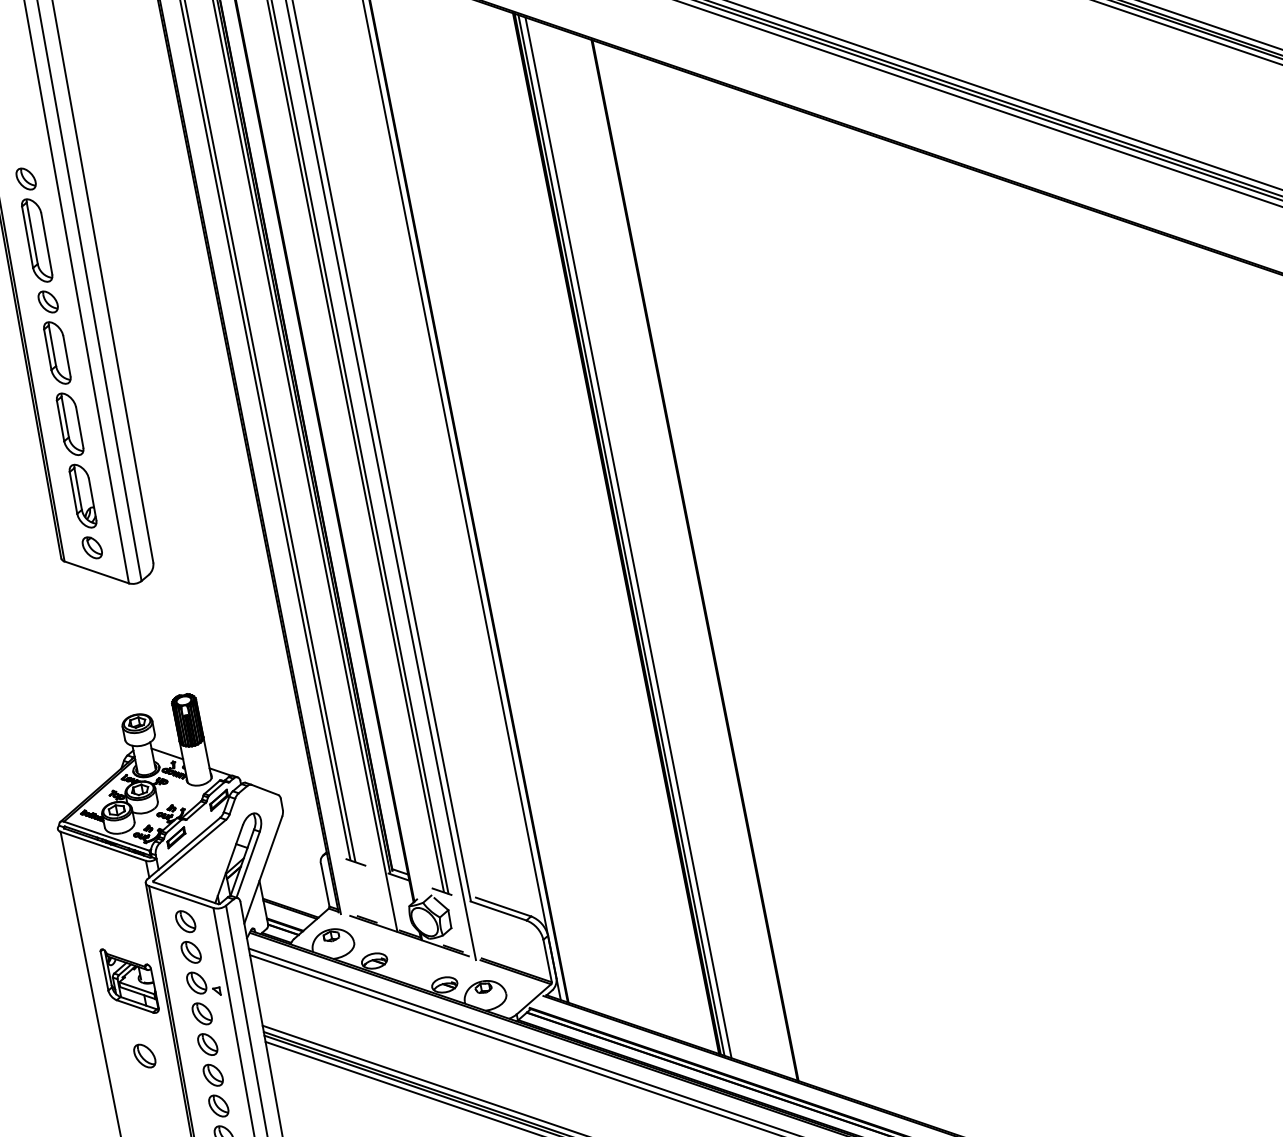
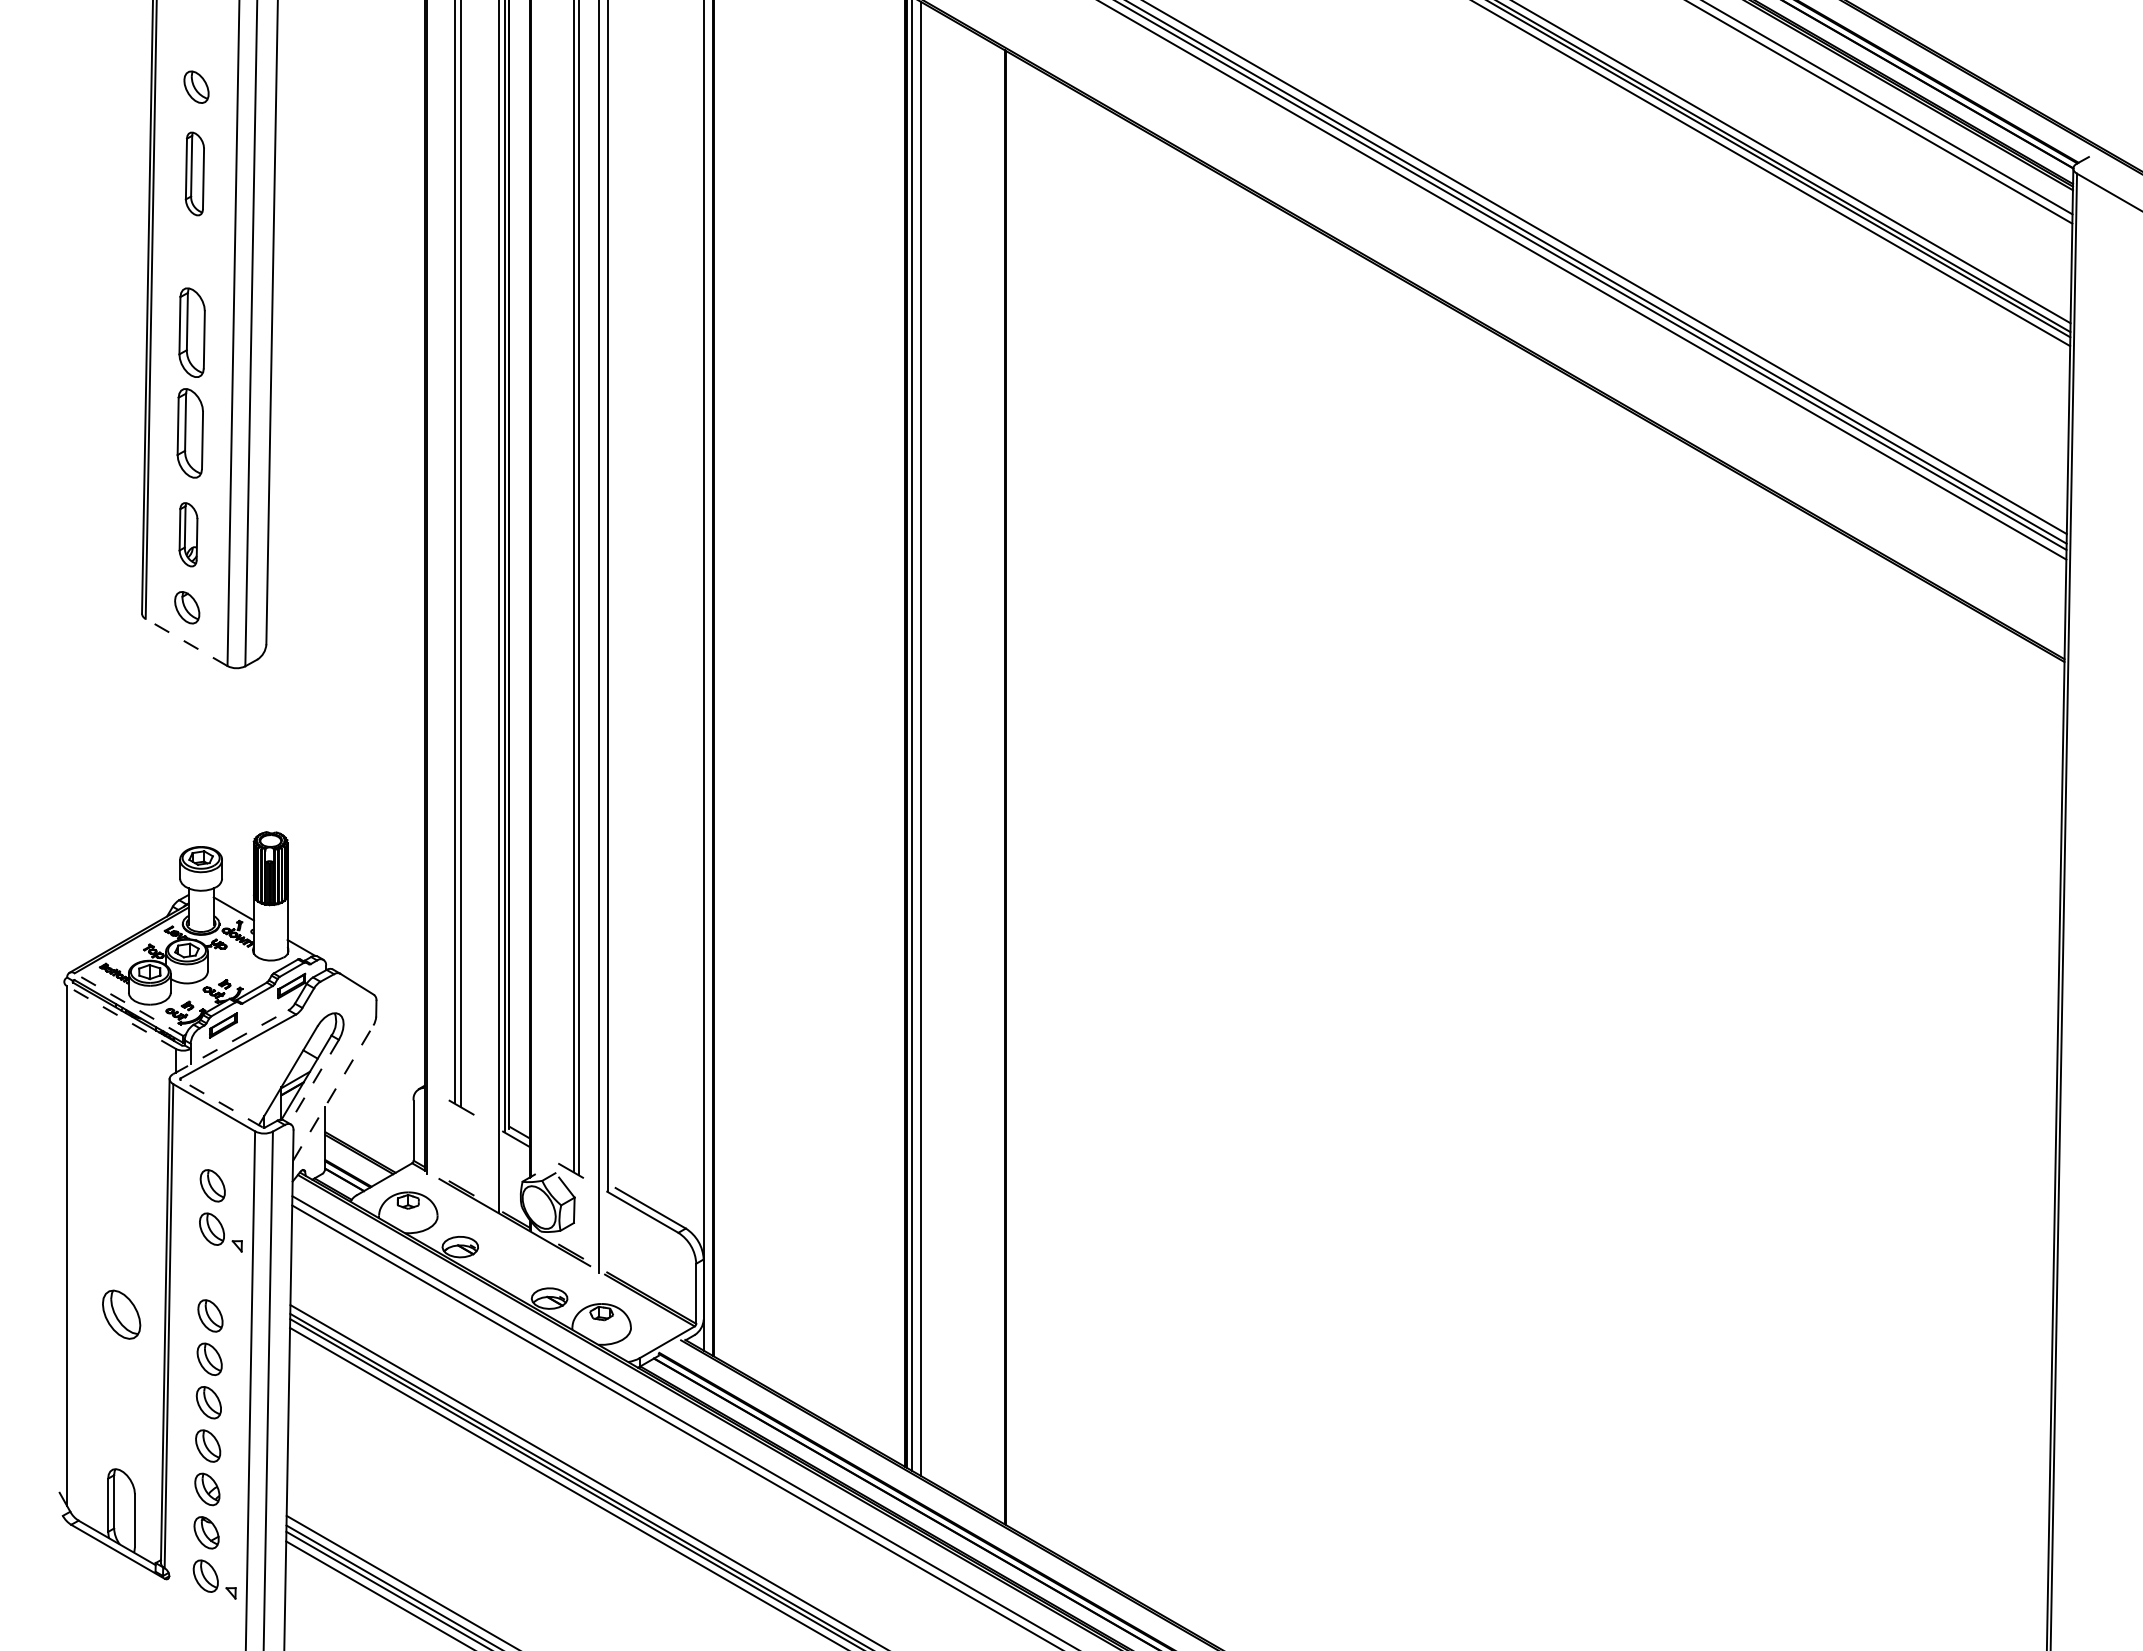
part: (36, 240) -> (194, 173), size x0.7
part: (48, 301) -> (193, 260), removed
part: (83, 495) -> (188, 534), size x0.7
line: (96, 572) -> (186, 642), solid -> dashed
line: (107, 836) -> (129, 1004), solid -> dashed
line: (103, 846) -> (121, 1017), solid -> dashed
line: (183, 848) -> (230, 1042), solid -> dashed
line: (248, 864) -> (314, 1081), solid -> dashed
line: (263, 870) -> (333, 1093), solid -> dashed
line: (185, 893) -> (221, 1103), solid -> dashed
part: (185, 921) -> (213, 1142), removed
part: (129, 980) -> (121, 1207), removed
part: (202, 1013) -> (211, 1272), removed
part: (144, 1056) -> (121, 1314), size x1.4

